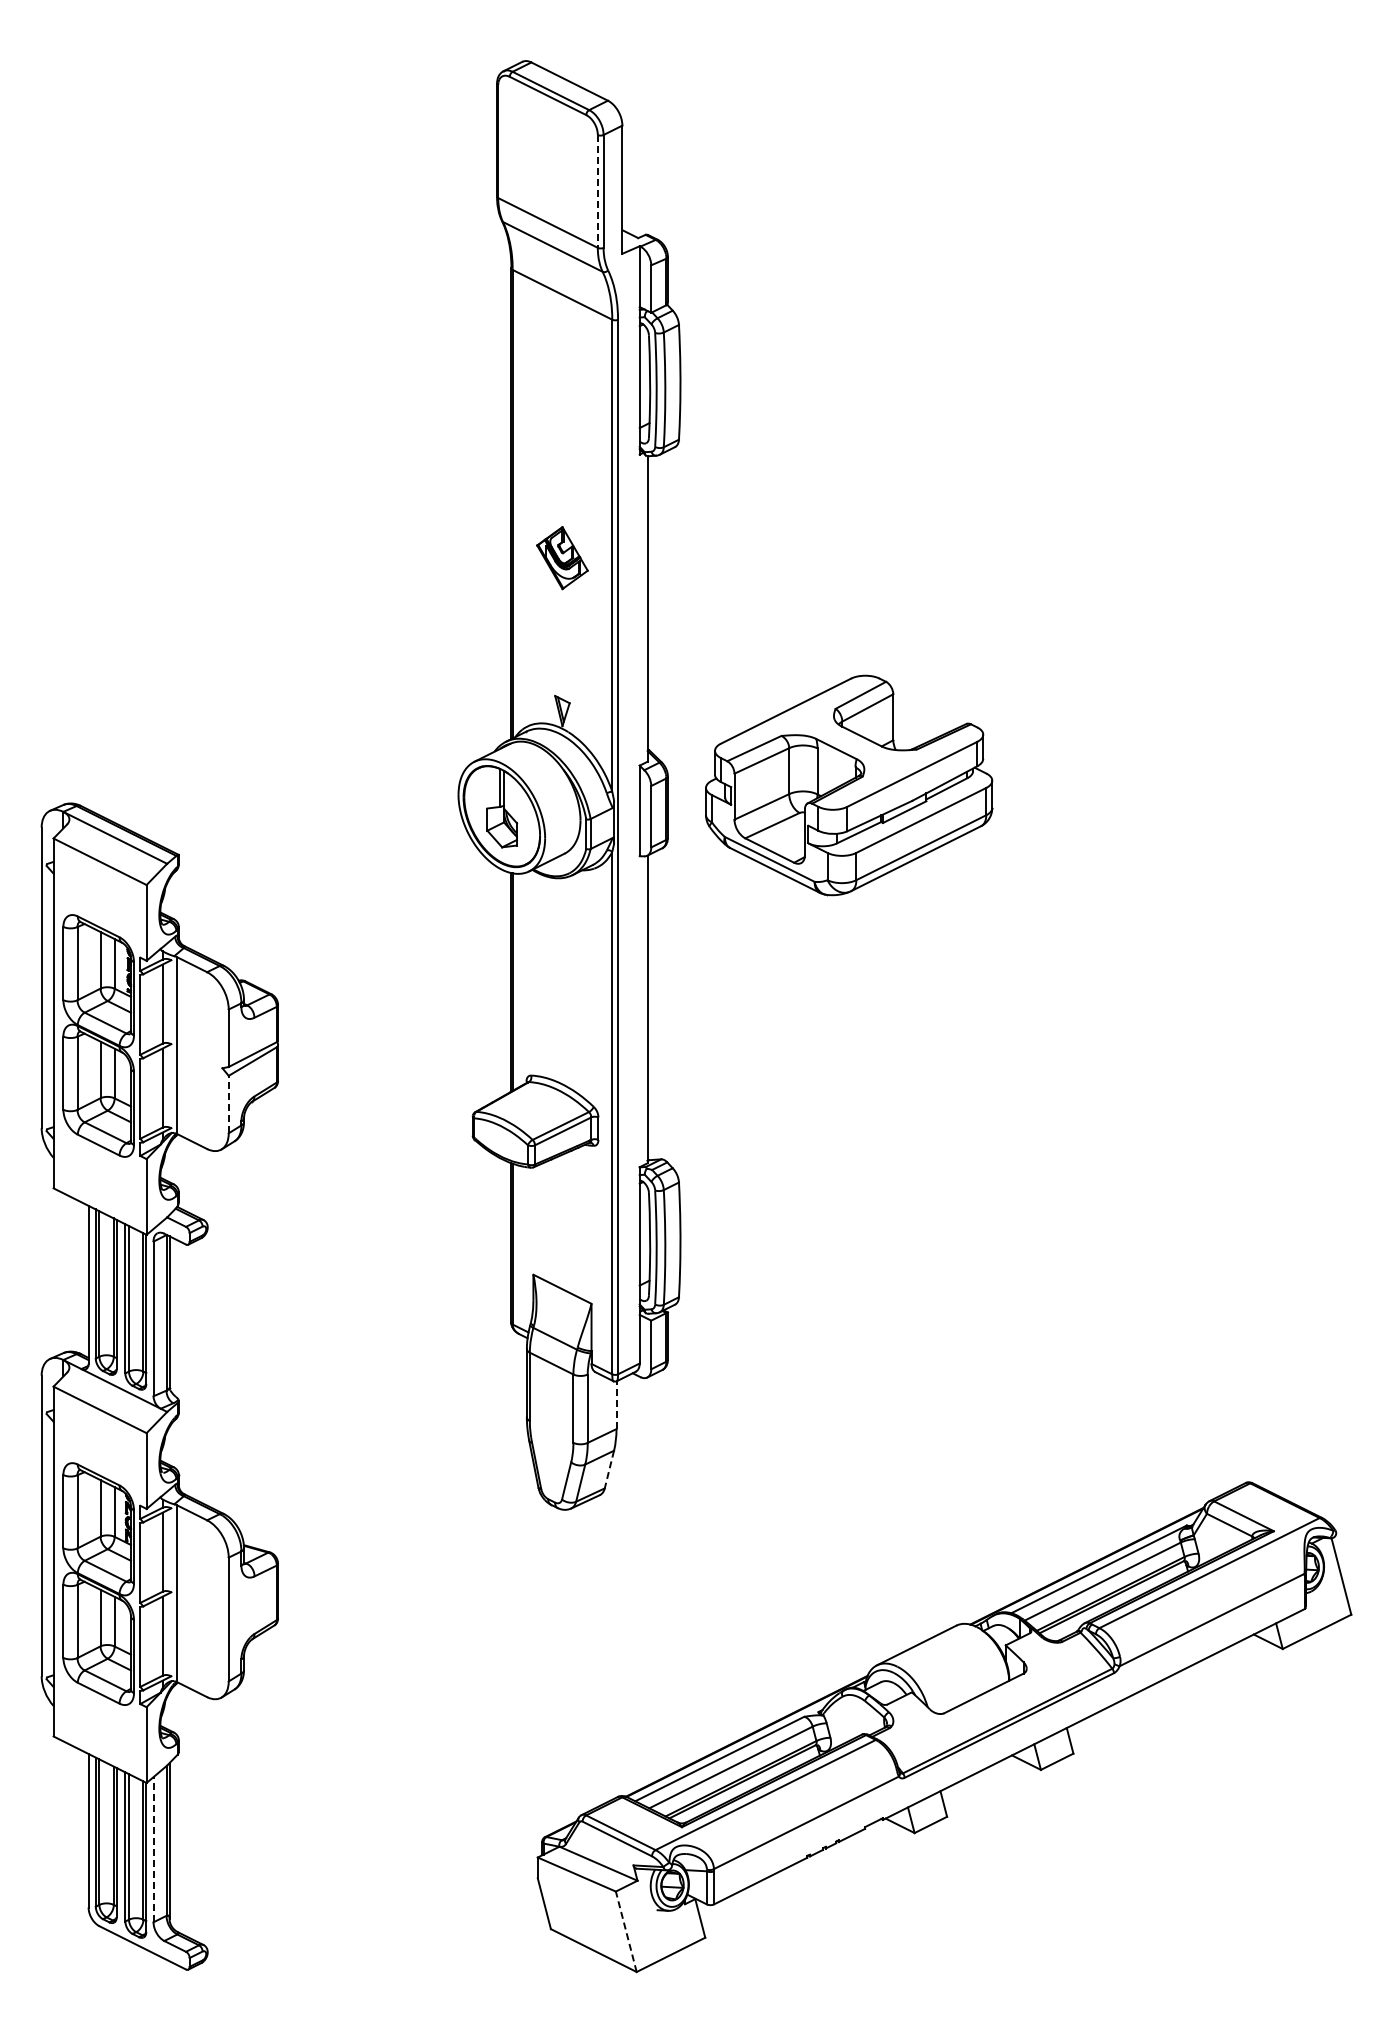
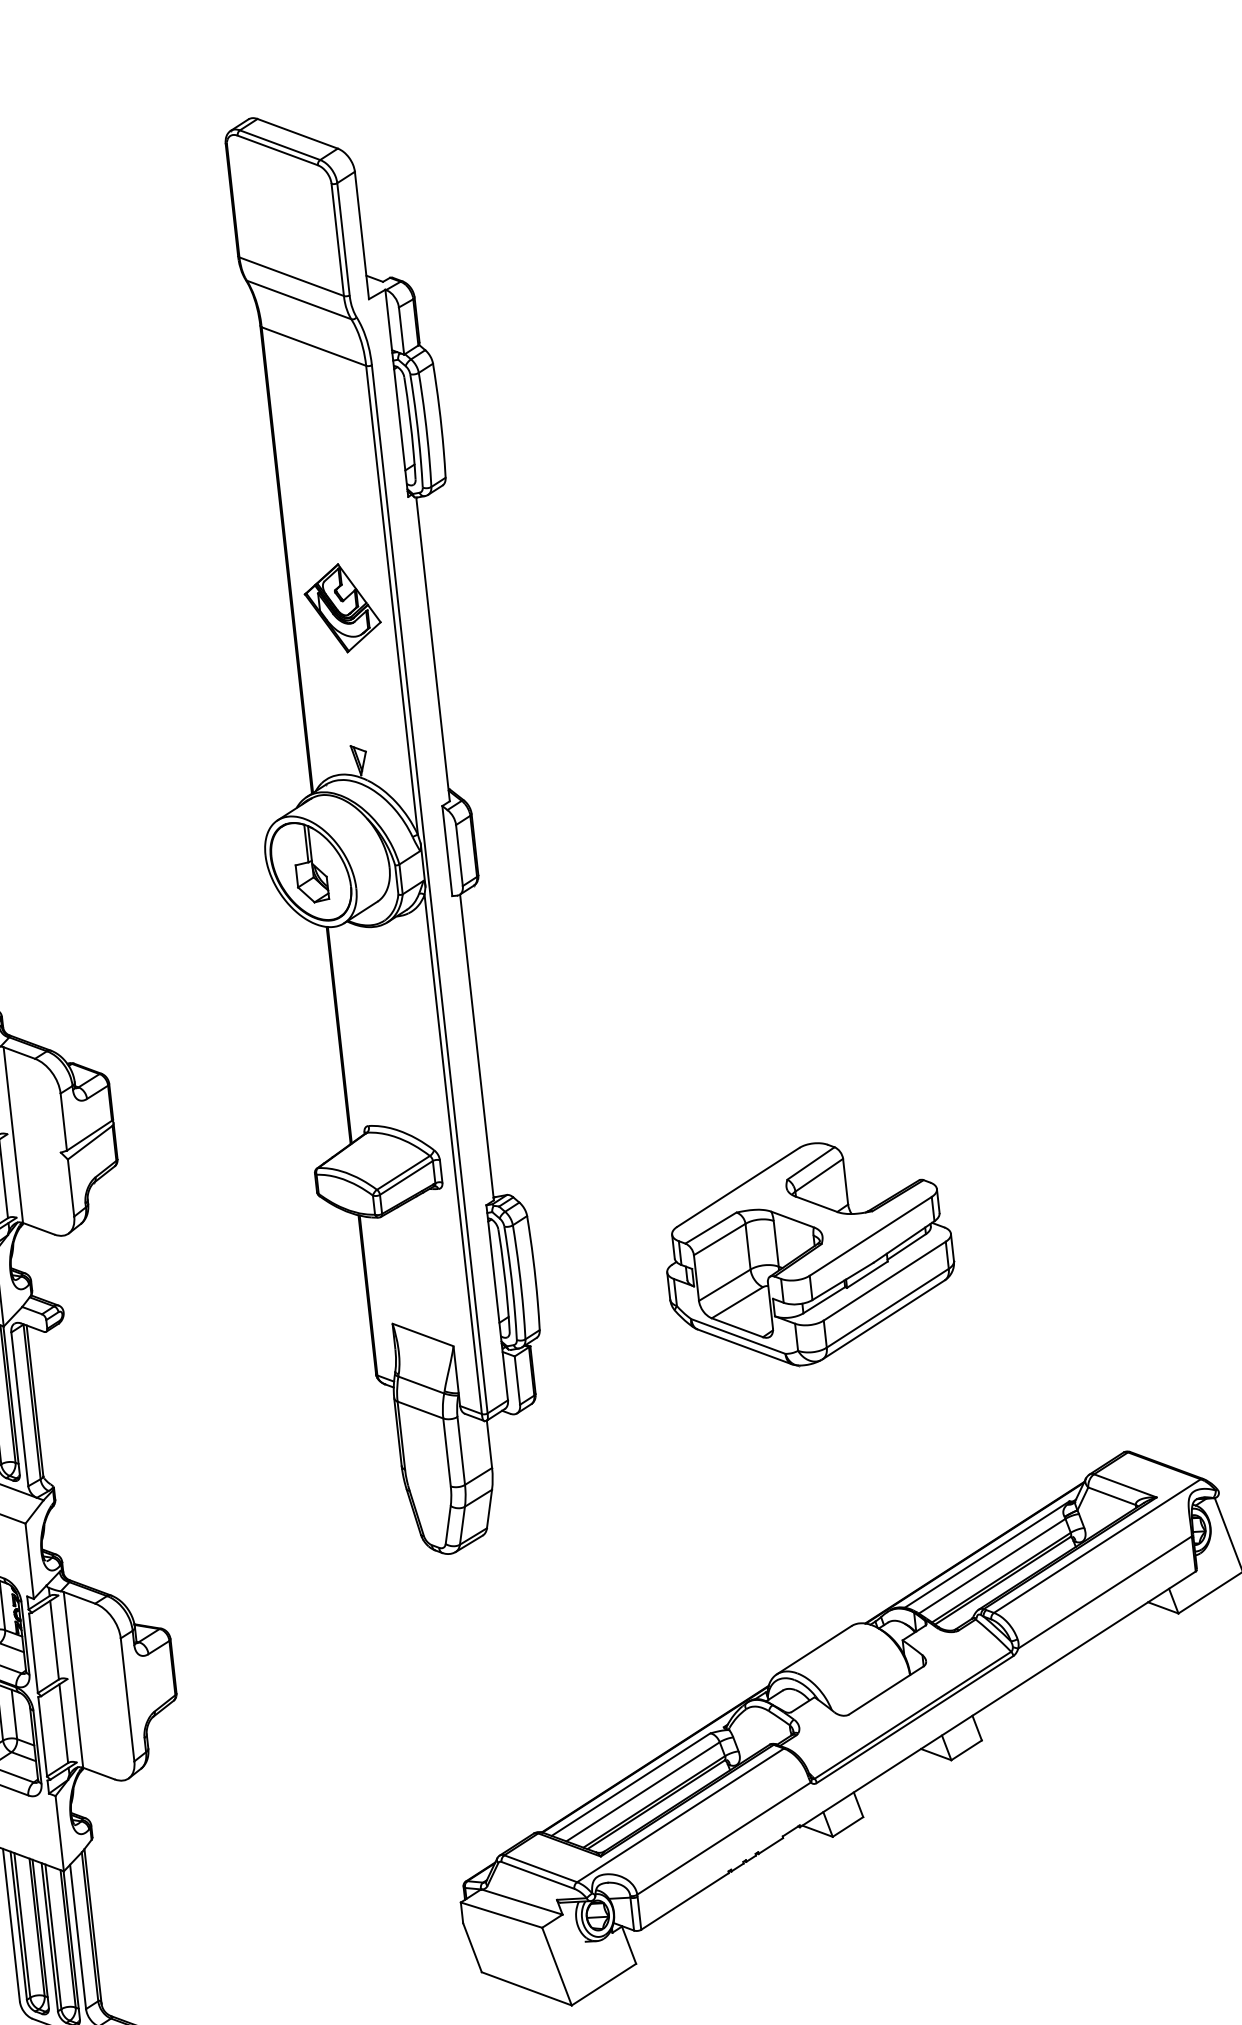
line: (597, 191) -> (337, 240), dashed -> solid
part: (562, 557) -> (342, 607), size x1.43
part: (849, 785) -> (809, 1254), moved
line: (228, 1104) -> (70, 1187), dashed -> solid
line: (616, 1405) -> (489, 1444), dashed -> solid
line: (609, 1470) -> (489, 1509), dashed -> solid
line: (153, 1849) -> (78, 1936), dashed -> solid
line: (626, 1931) -> (557, 1966), dashed -> solid

